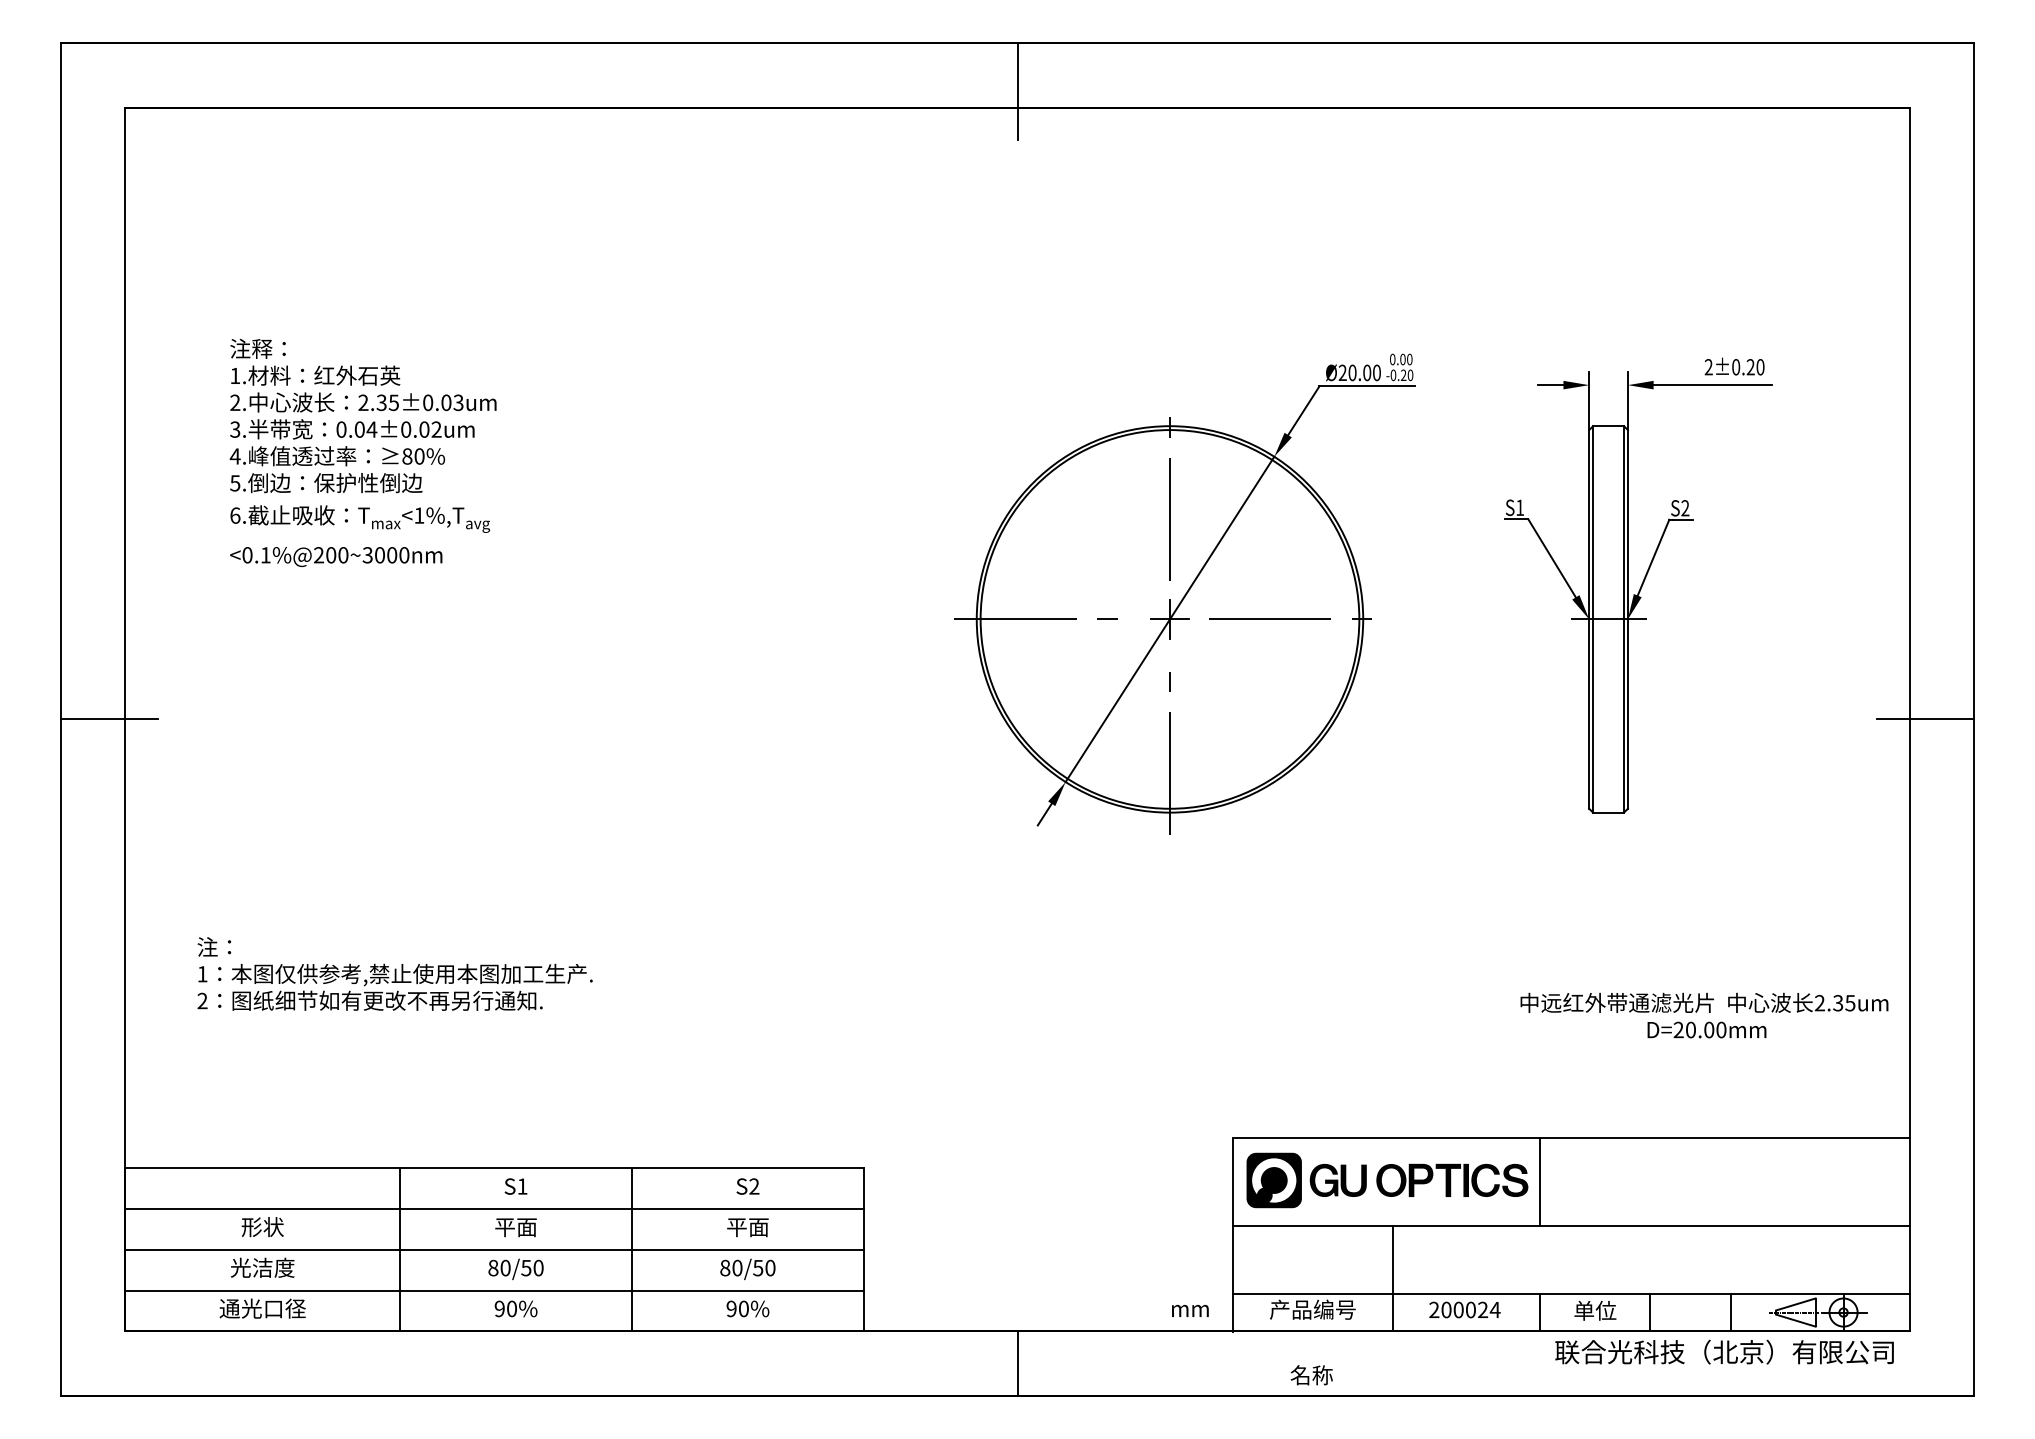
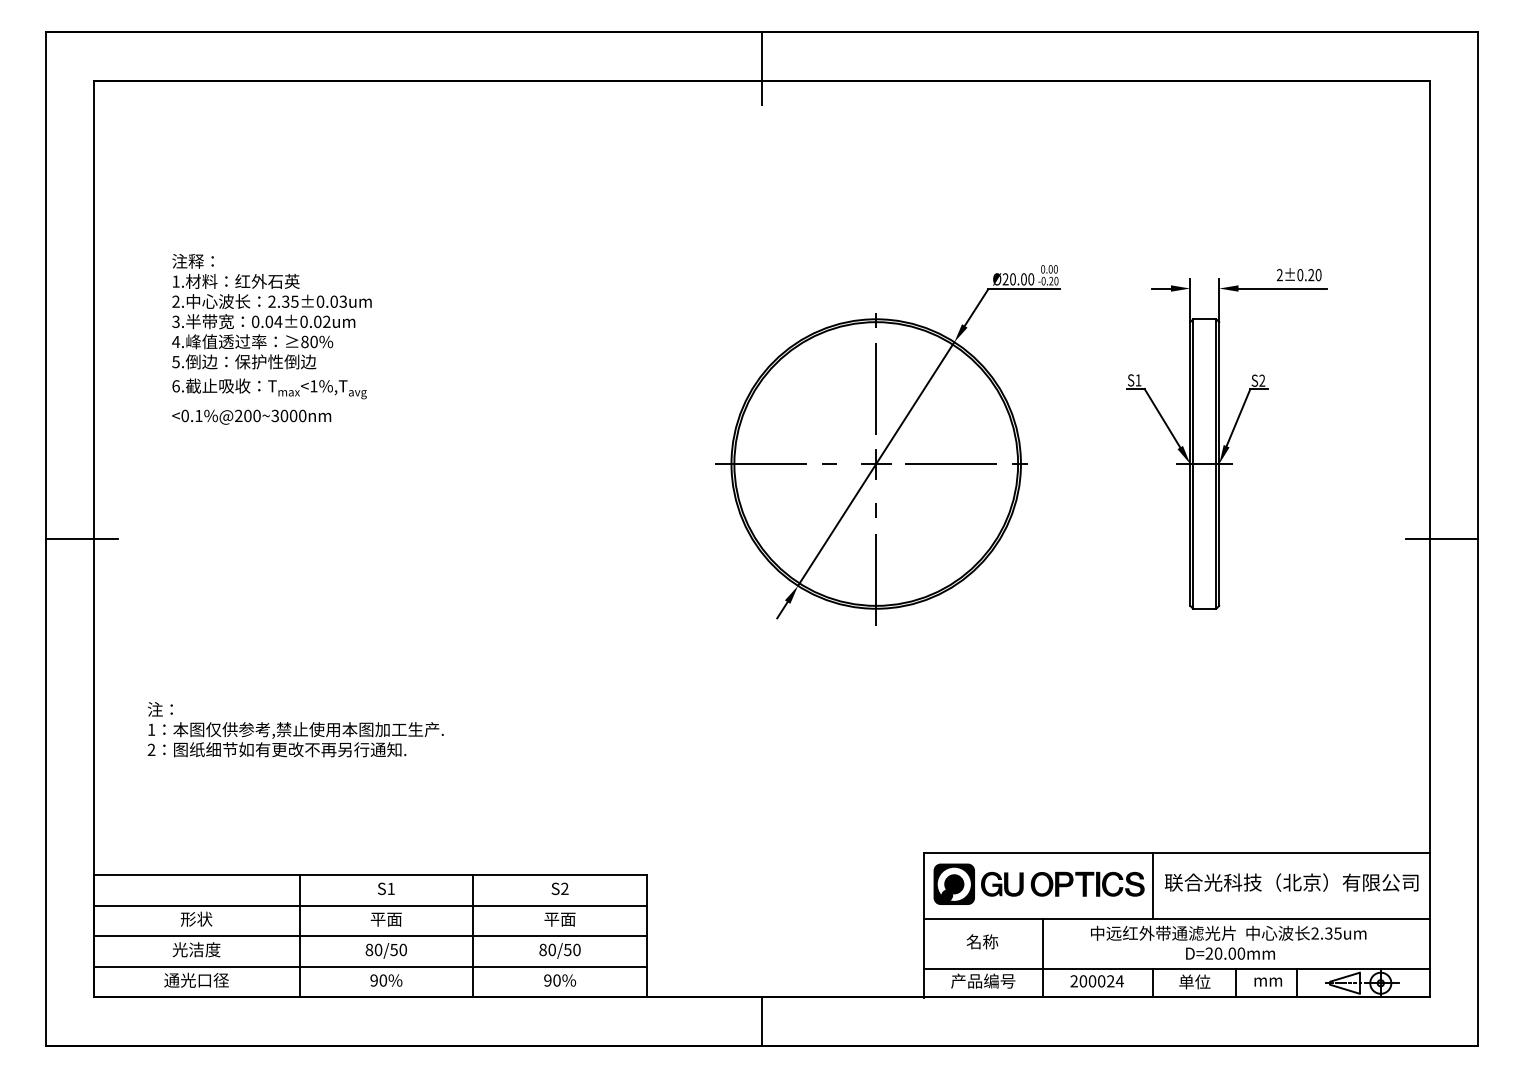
text: (1704, 1015) -> (1228, 942), moved
text: (1190, 1310) -> (1268, 981), moved
text: (1724, 1351) -> (1291, 882), moved
text: (1311, 1375) -> (982, 942), moved

